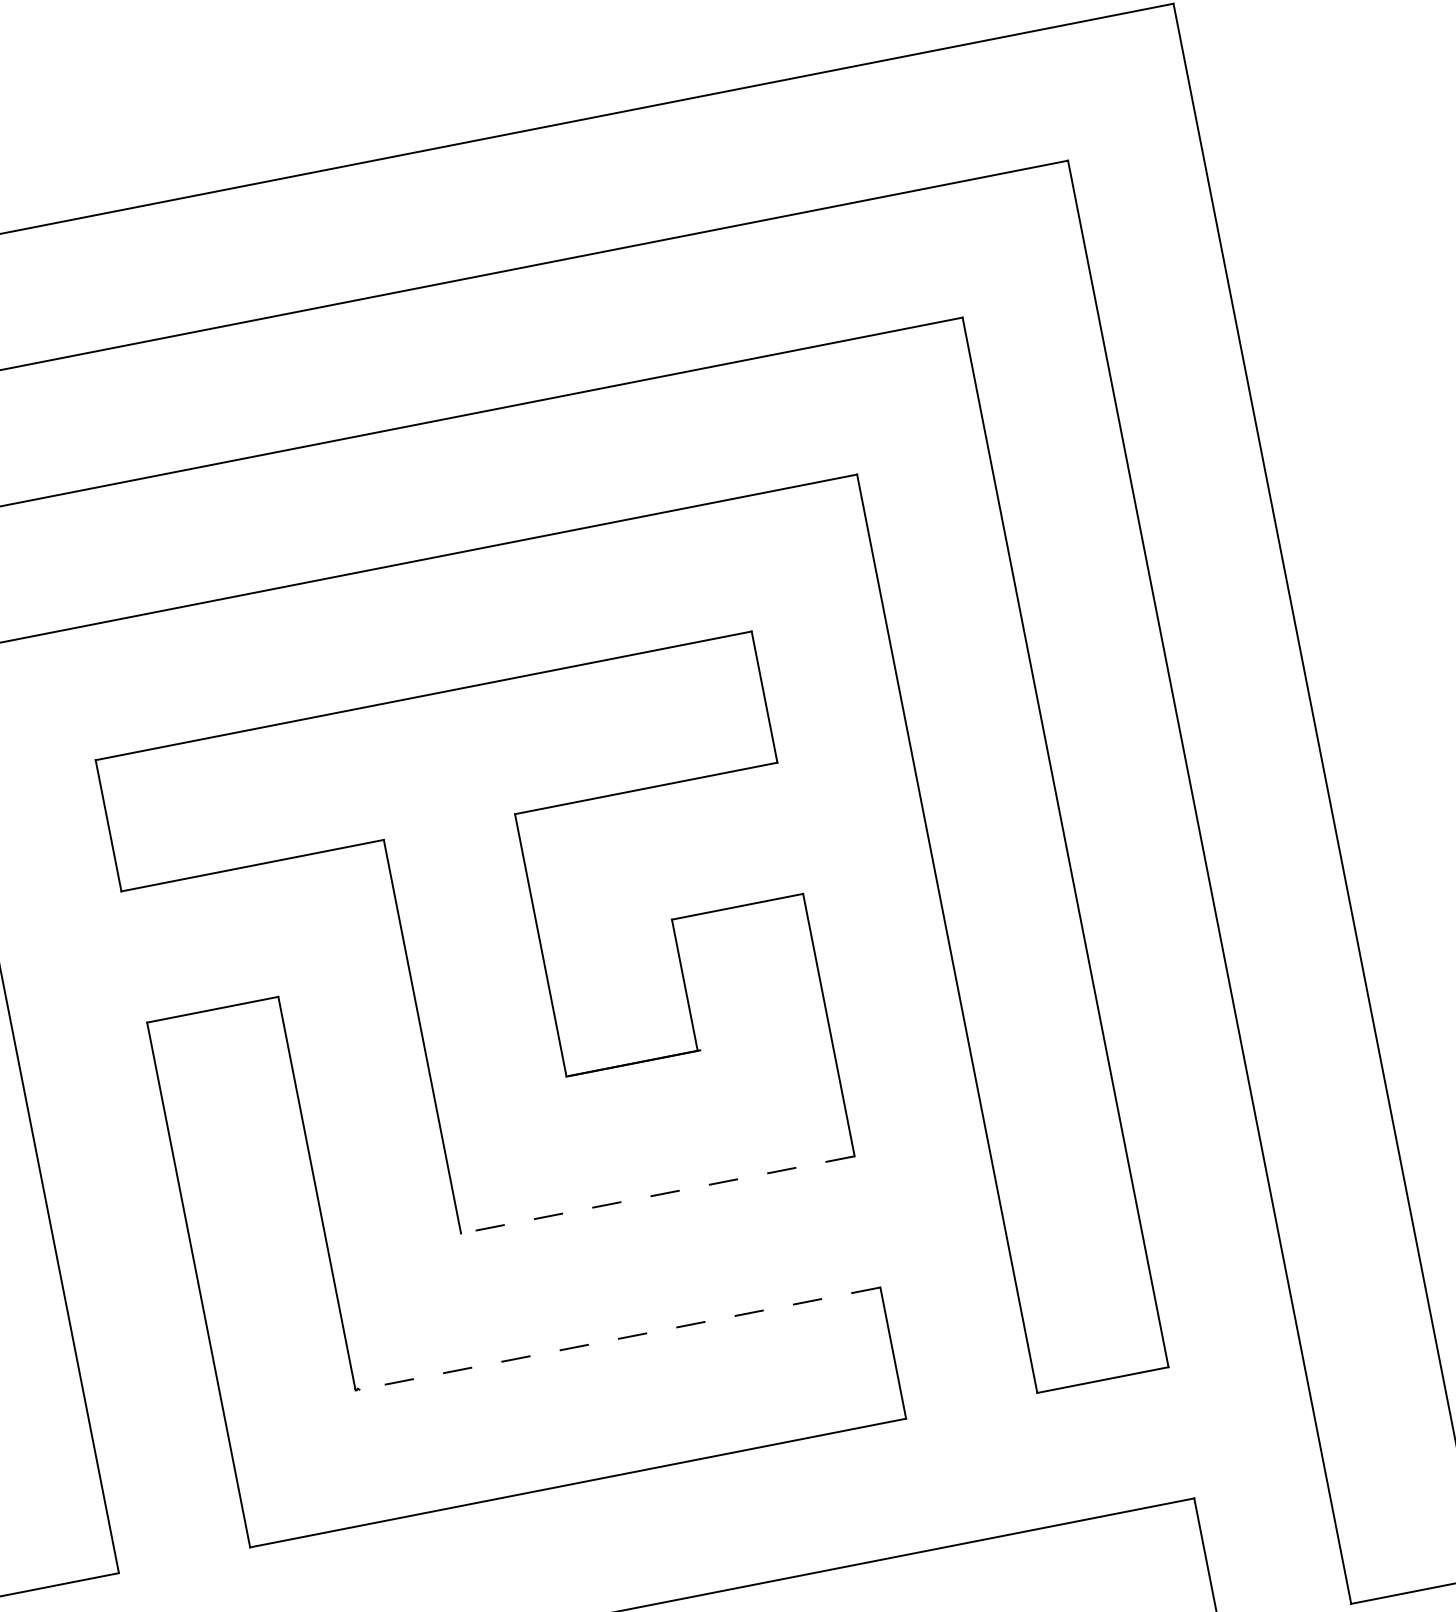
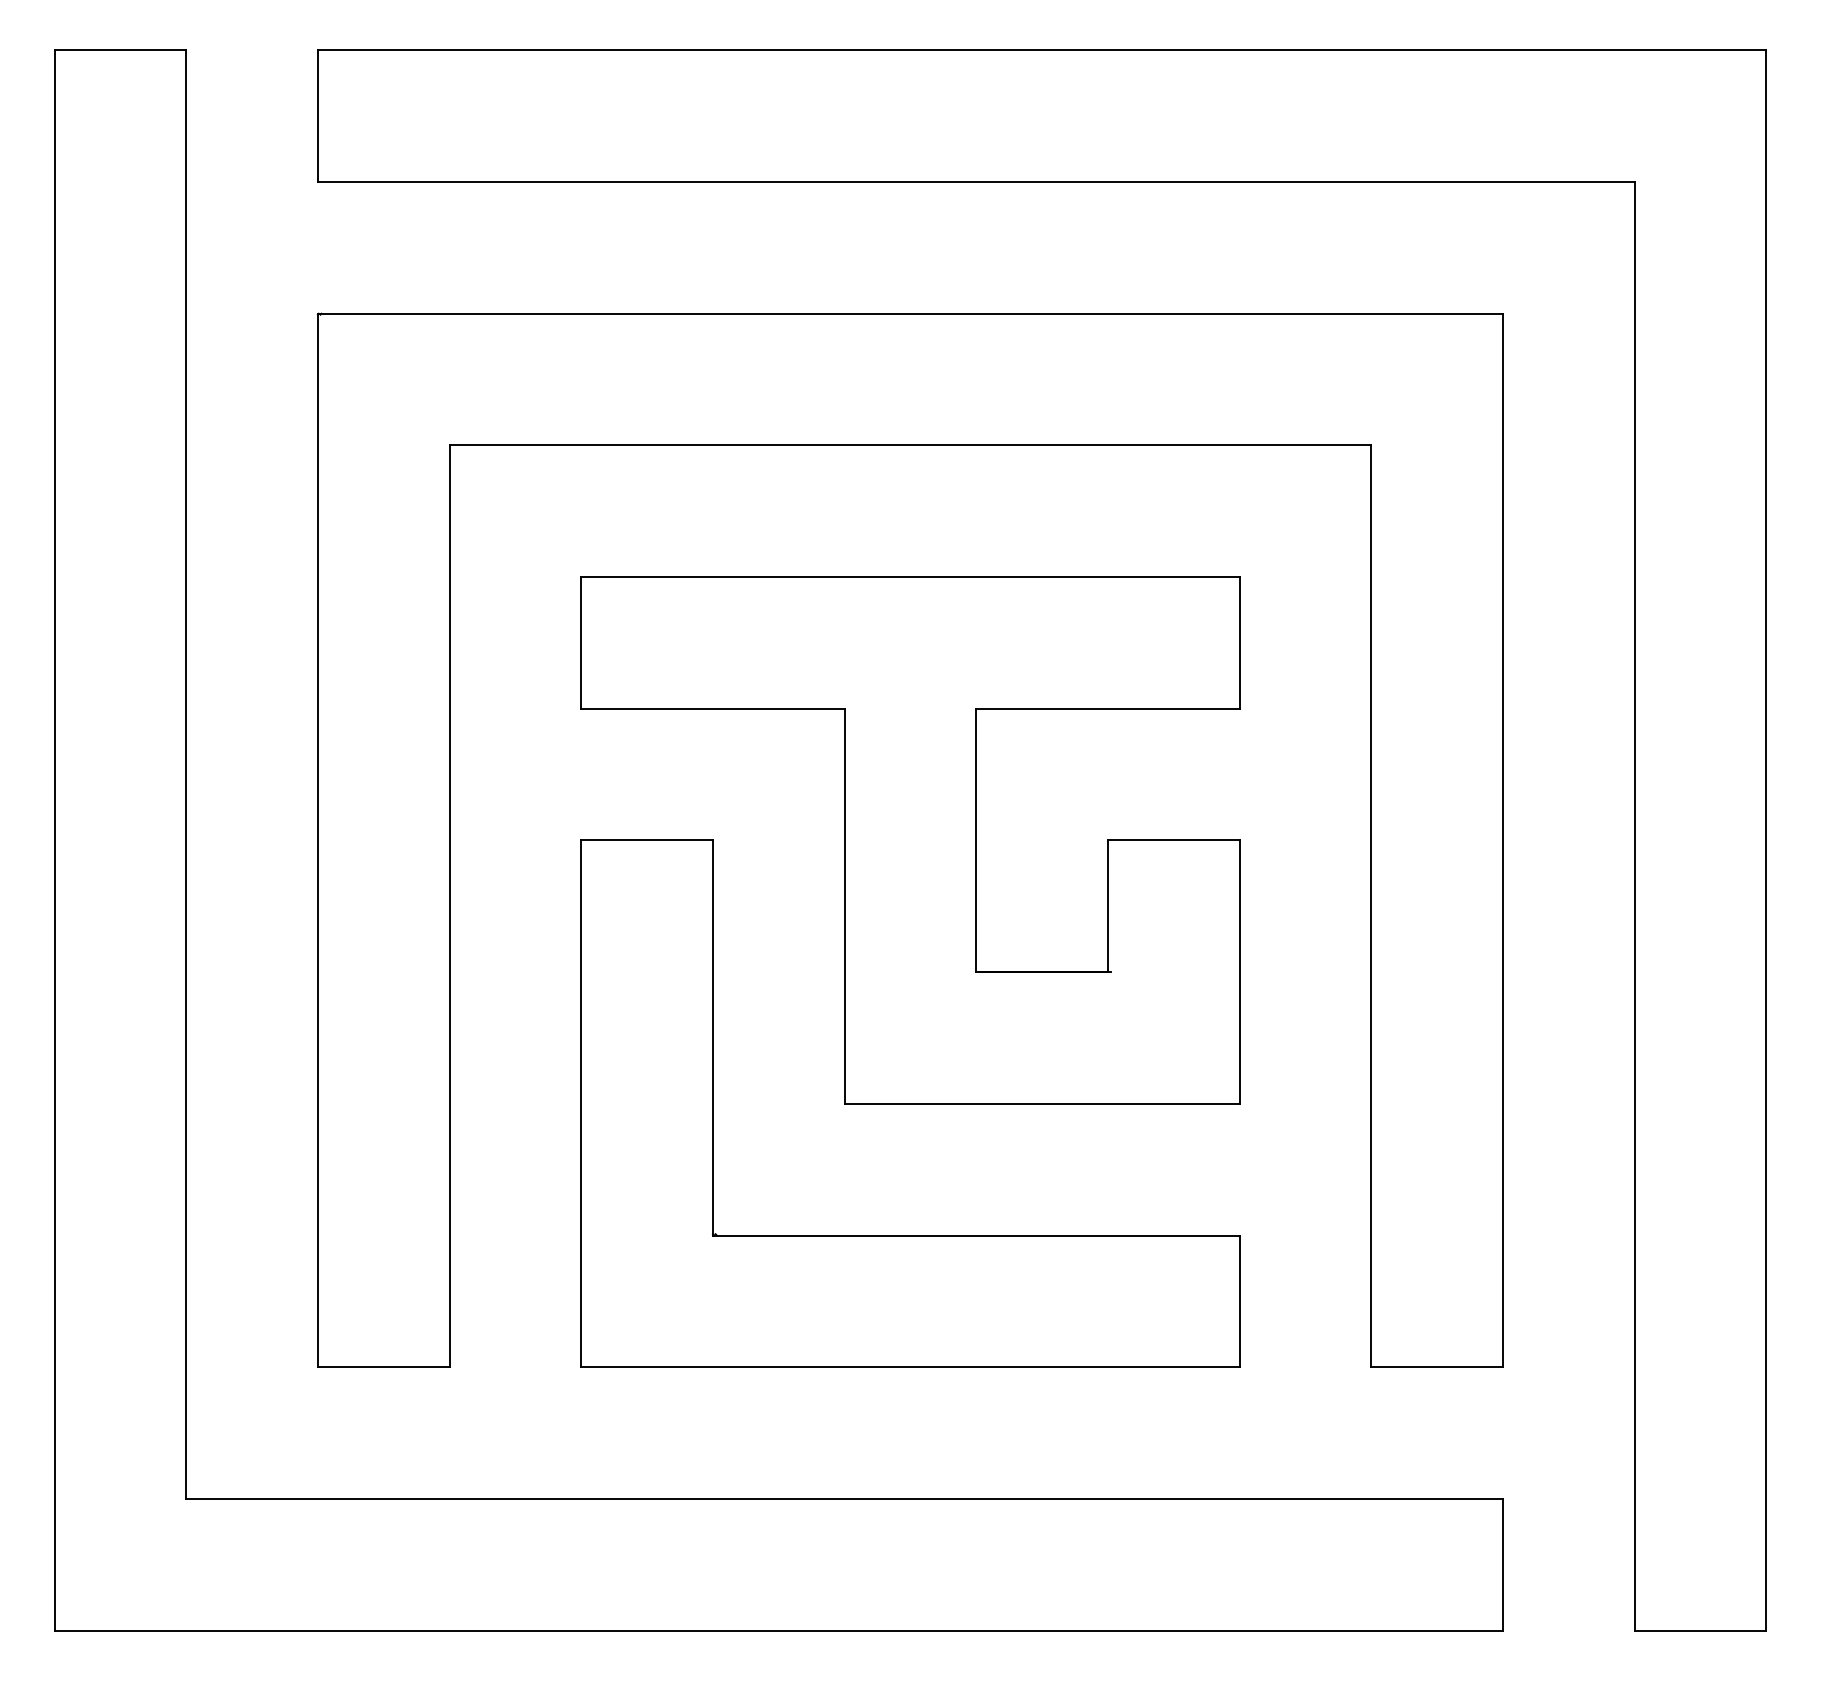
line: (658, 1194) -> (1042, 1103), dashed -> solid
line: (617, 1339) -> (975, 1235), dashed -> solid

